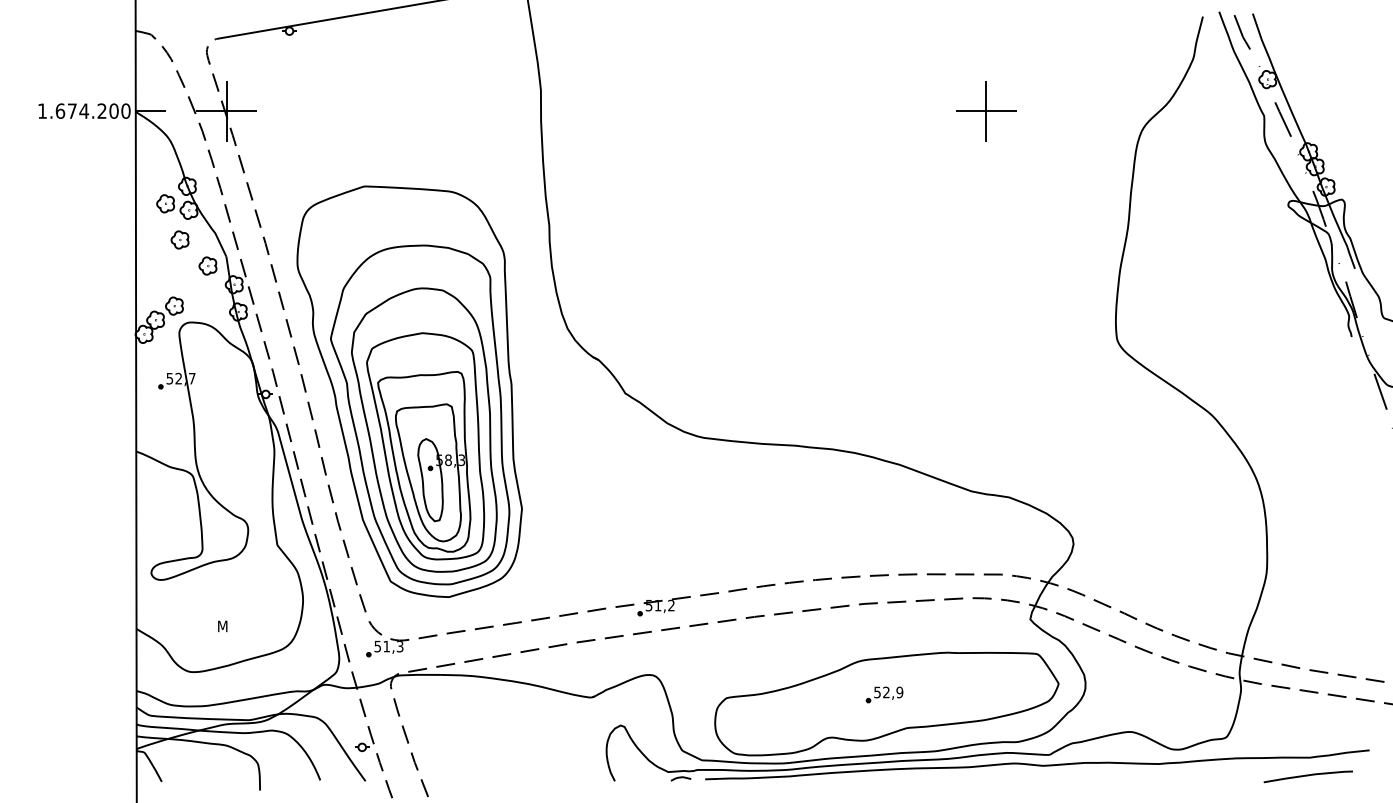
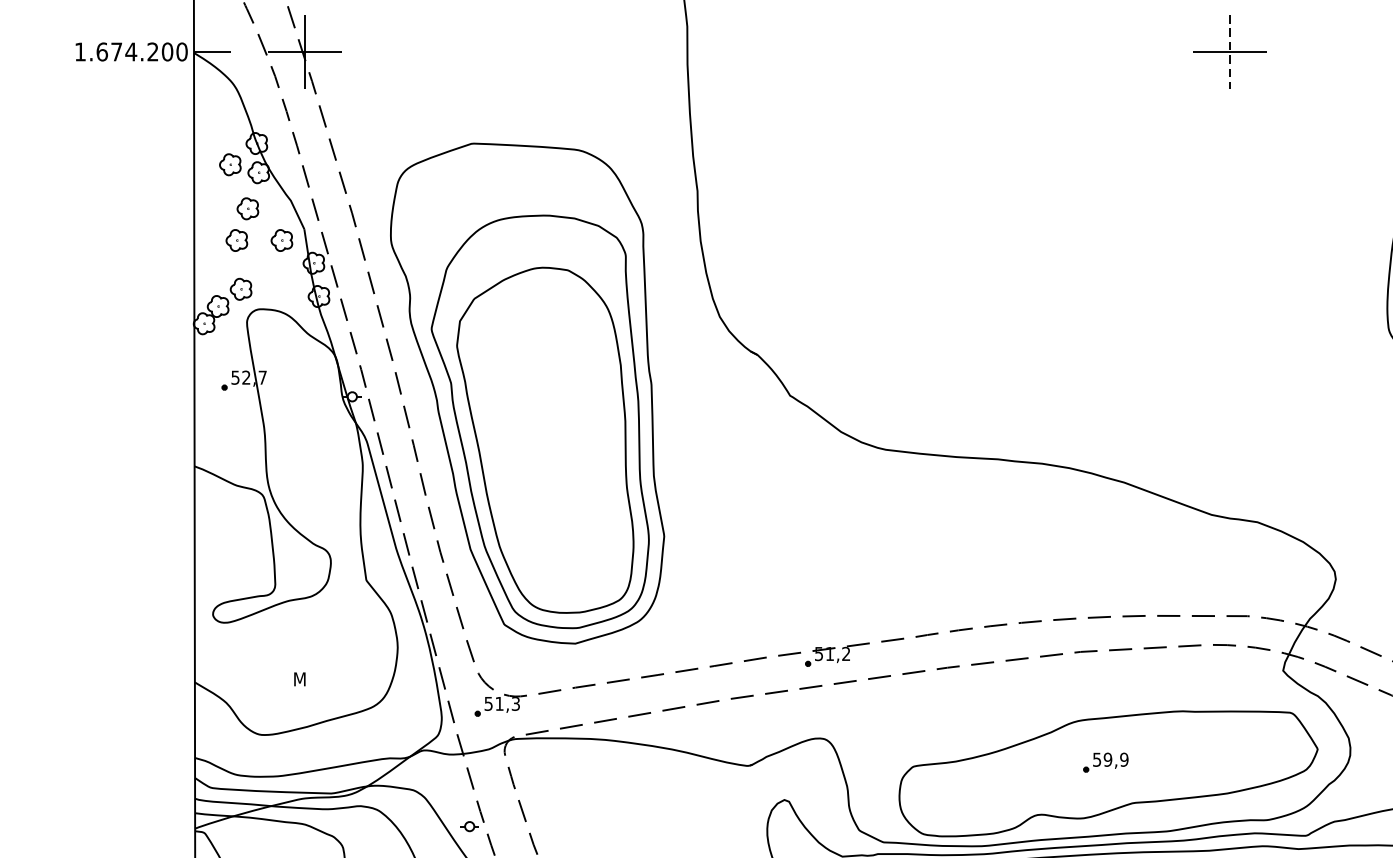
line: (986, 111) -> (1229, 52), solid -> dashed
part: (170, 265) -> (236, 239), added
part: (425, 446) -> (546, 460), removed
text: (886, 692) -> (1108, 759), 52,9 -> 59,9

